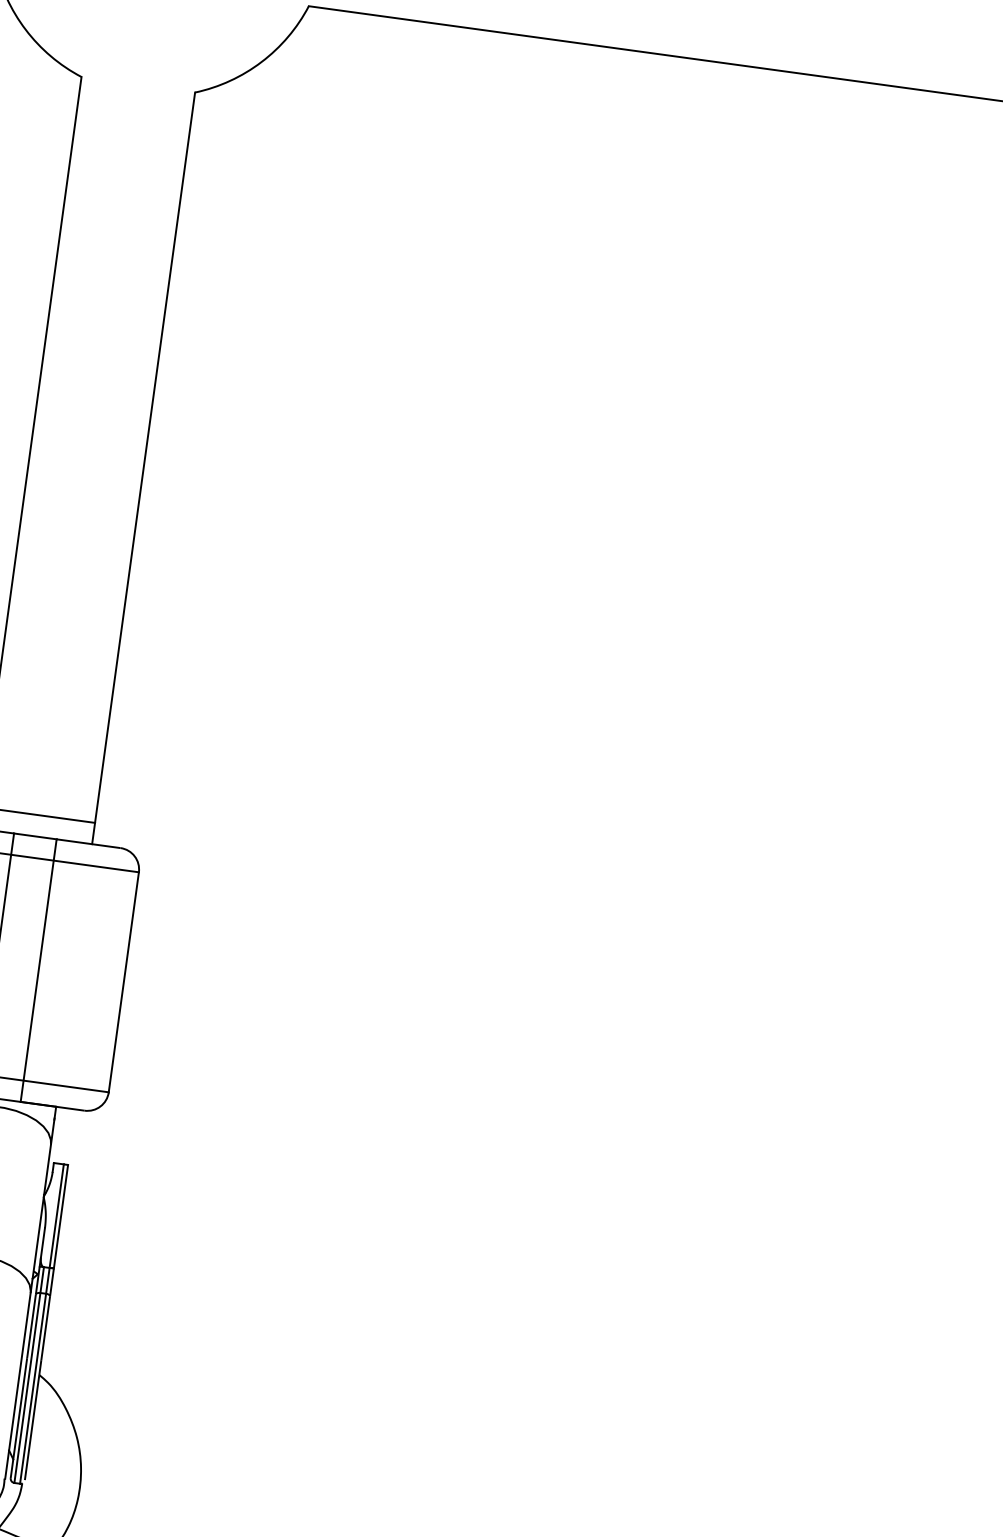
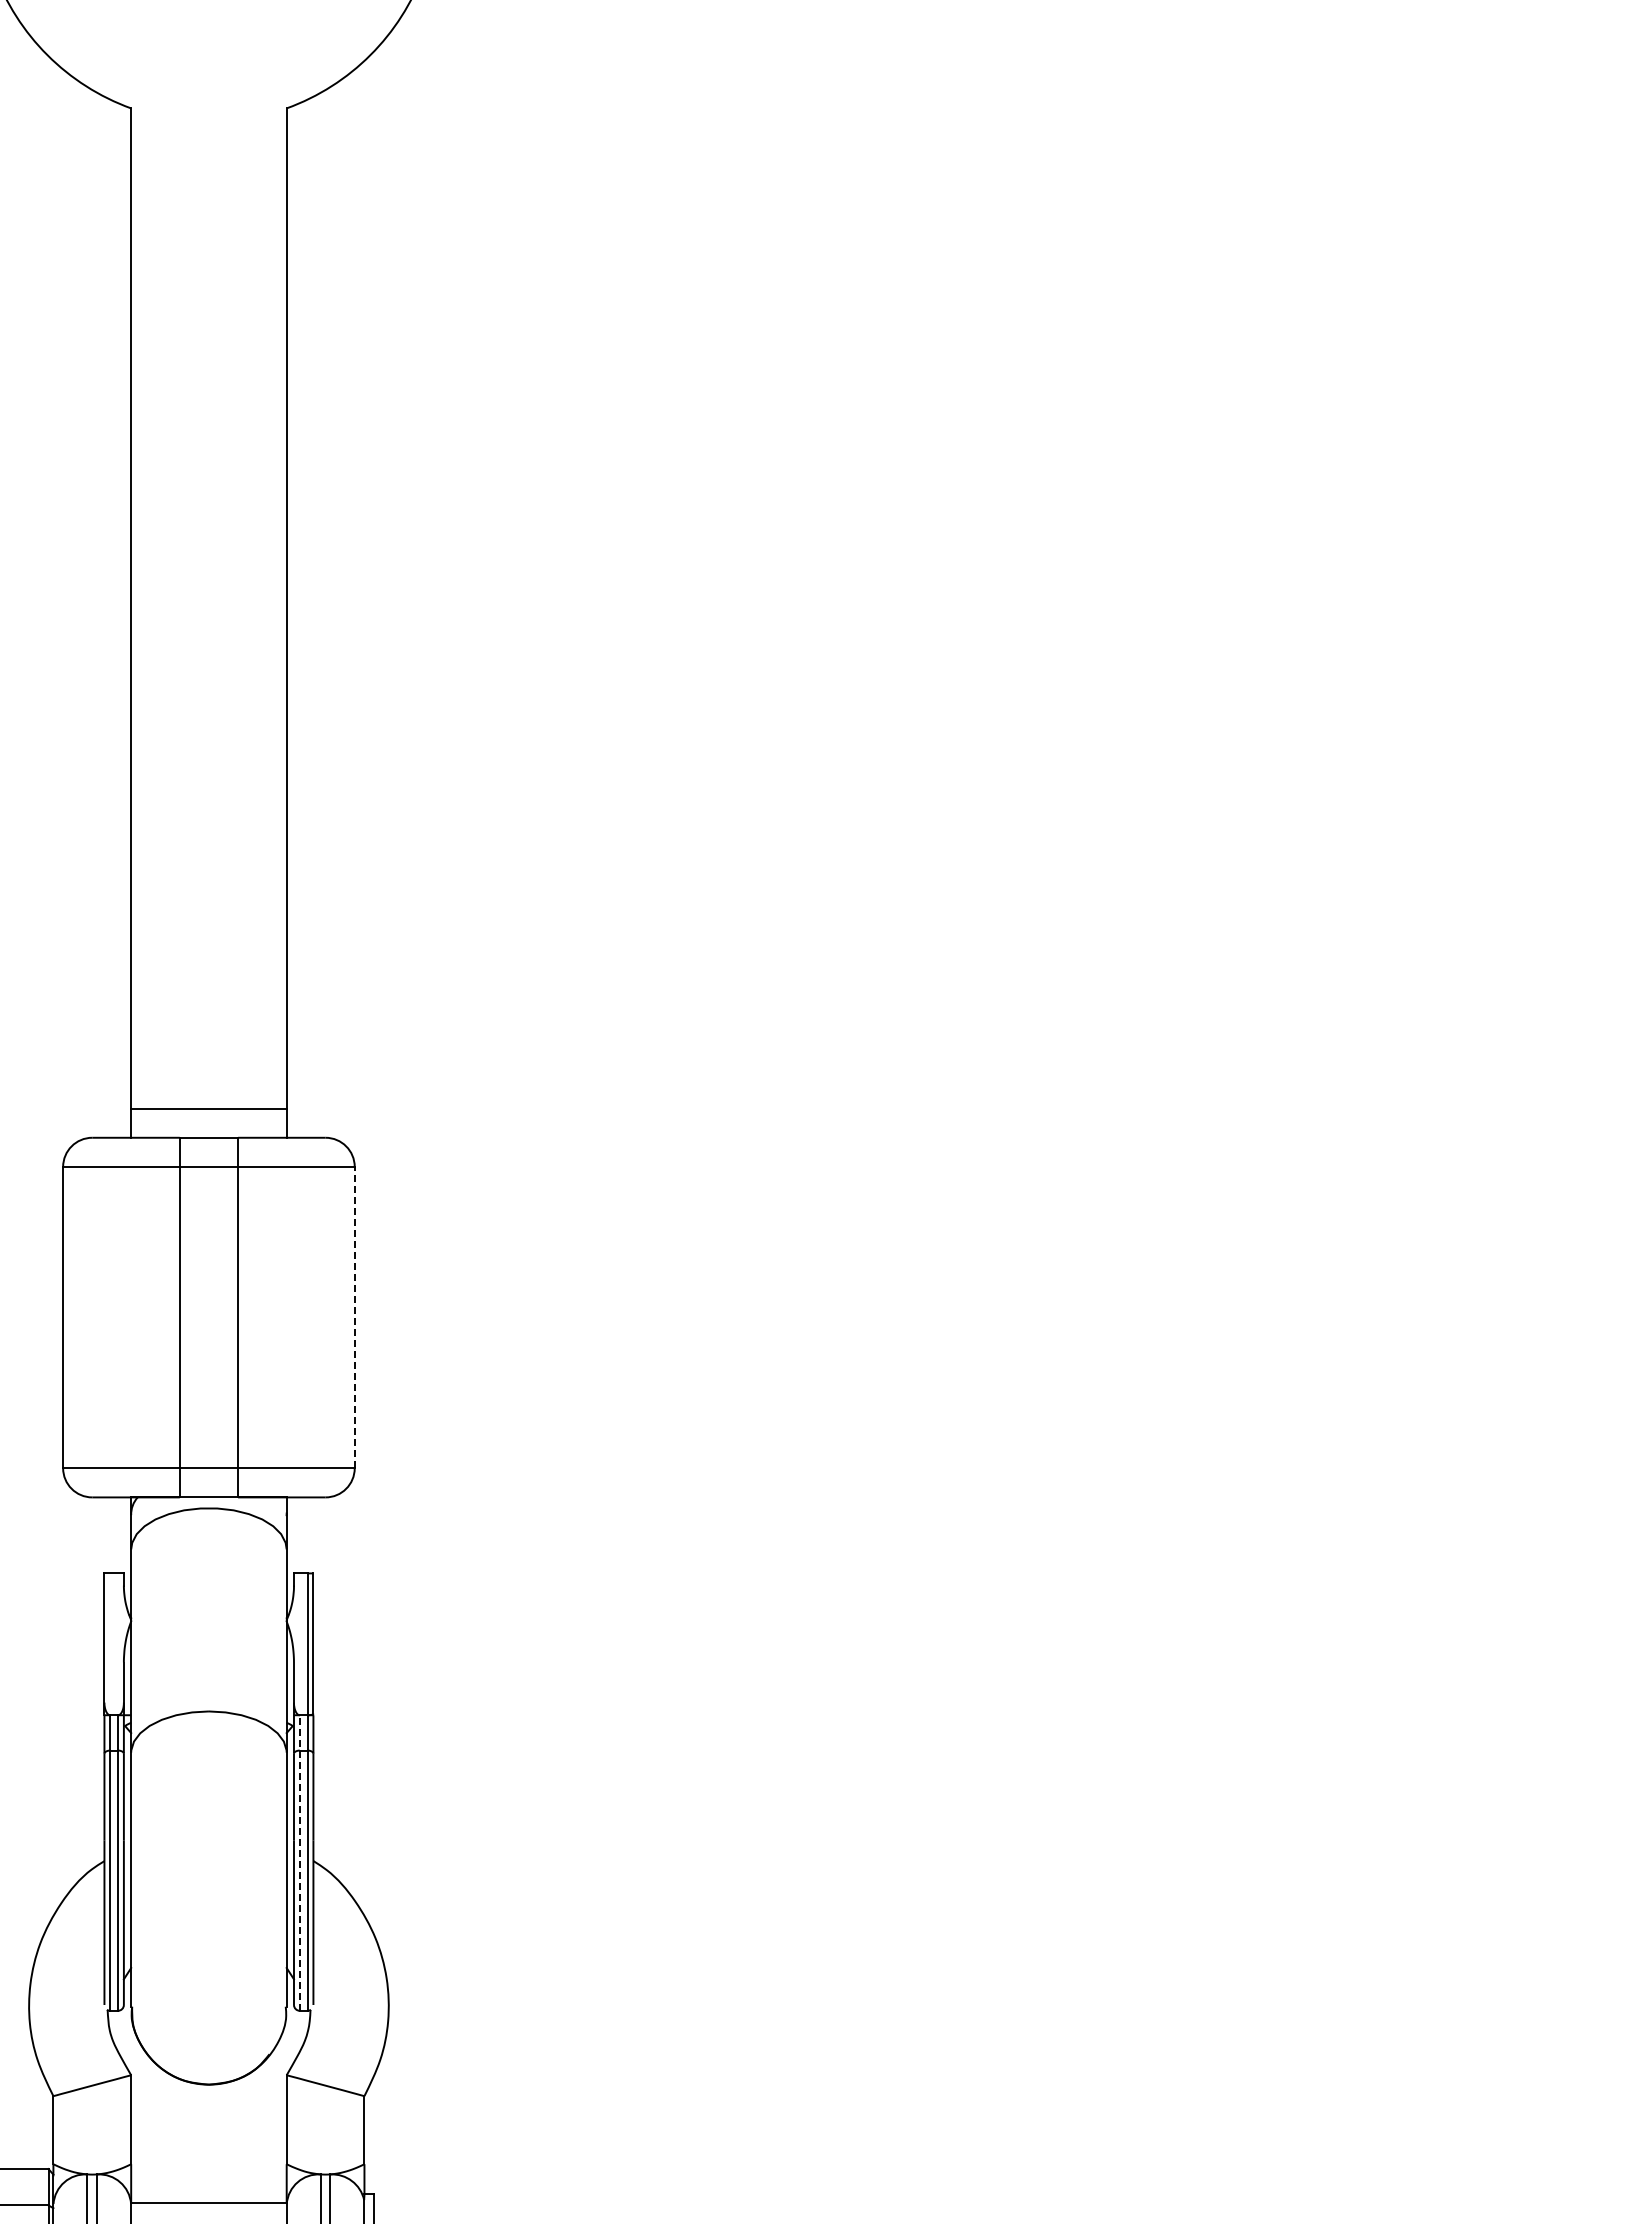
line: (123, 982) -> (354, 1317), solid -> dashed
line: (28, 1375) -> (299, 1863), solid -> dashed

